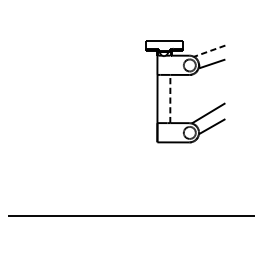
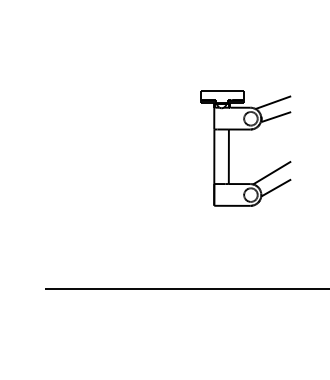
line: (209, 51) -> (273, 102), dashed -> solid
line: (170, 98) -> (228, 156), dashed -> solid

